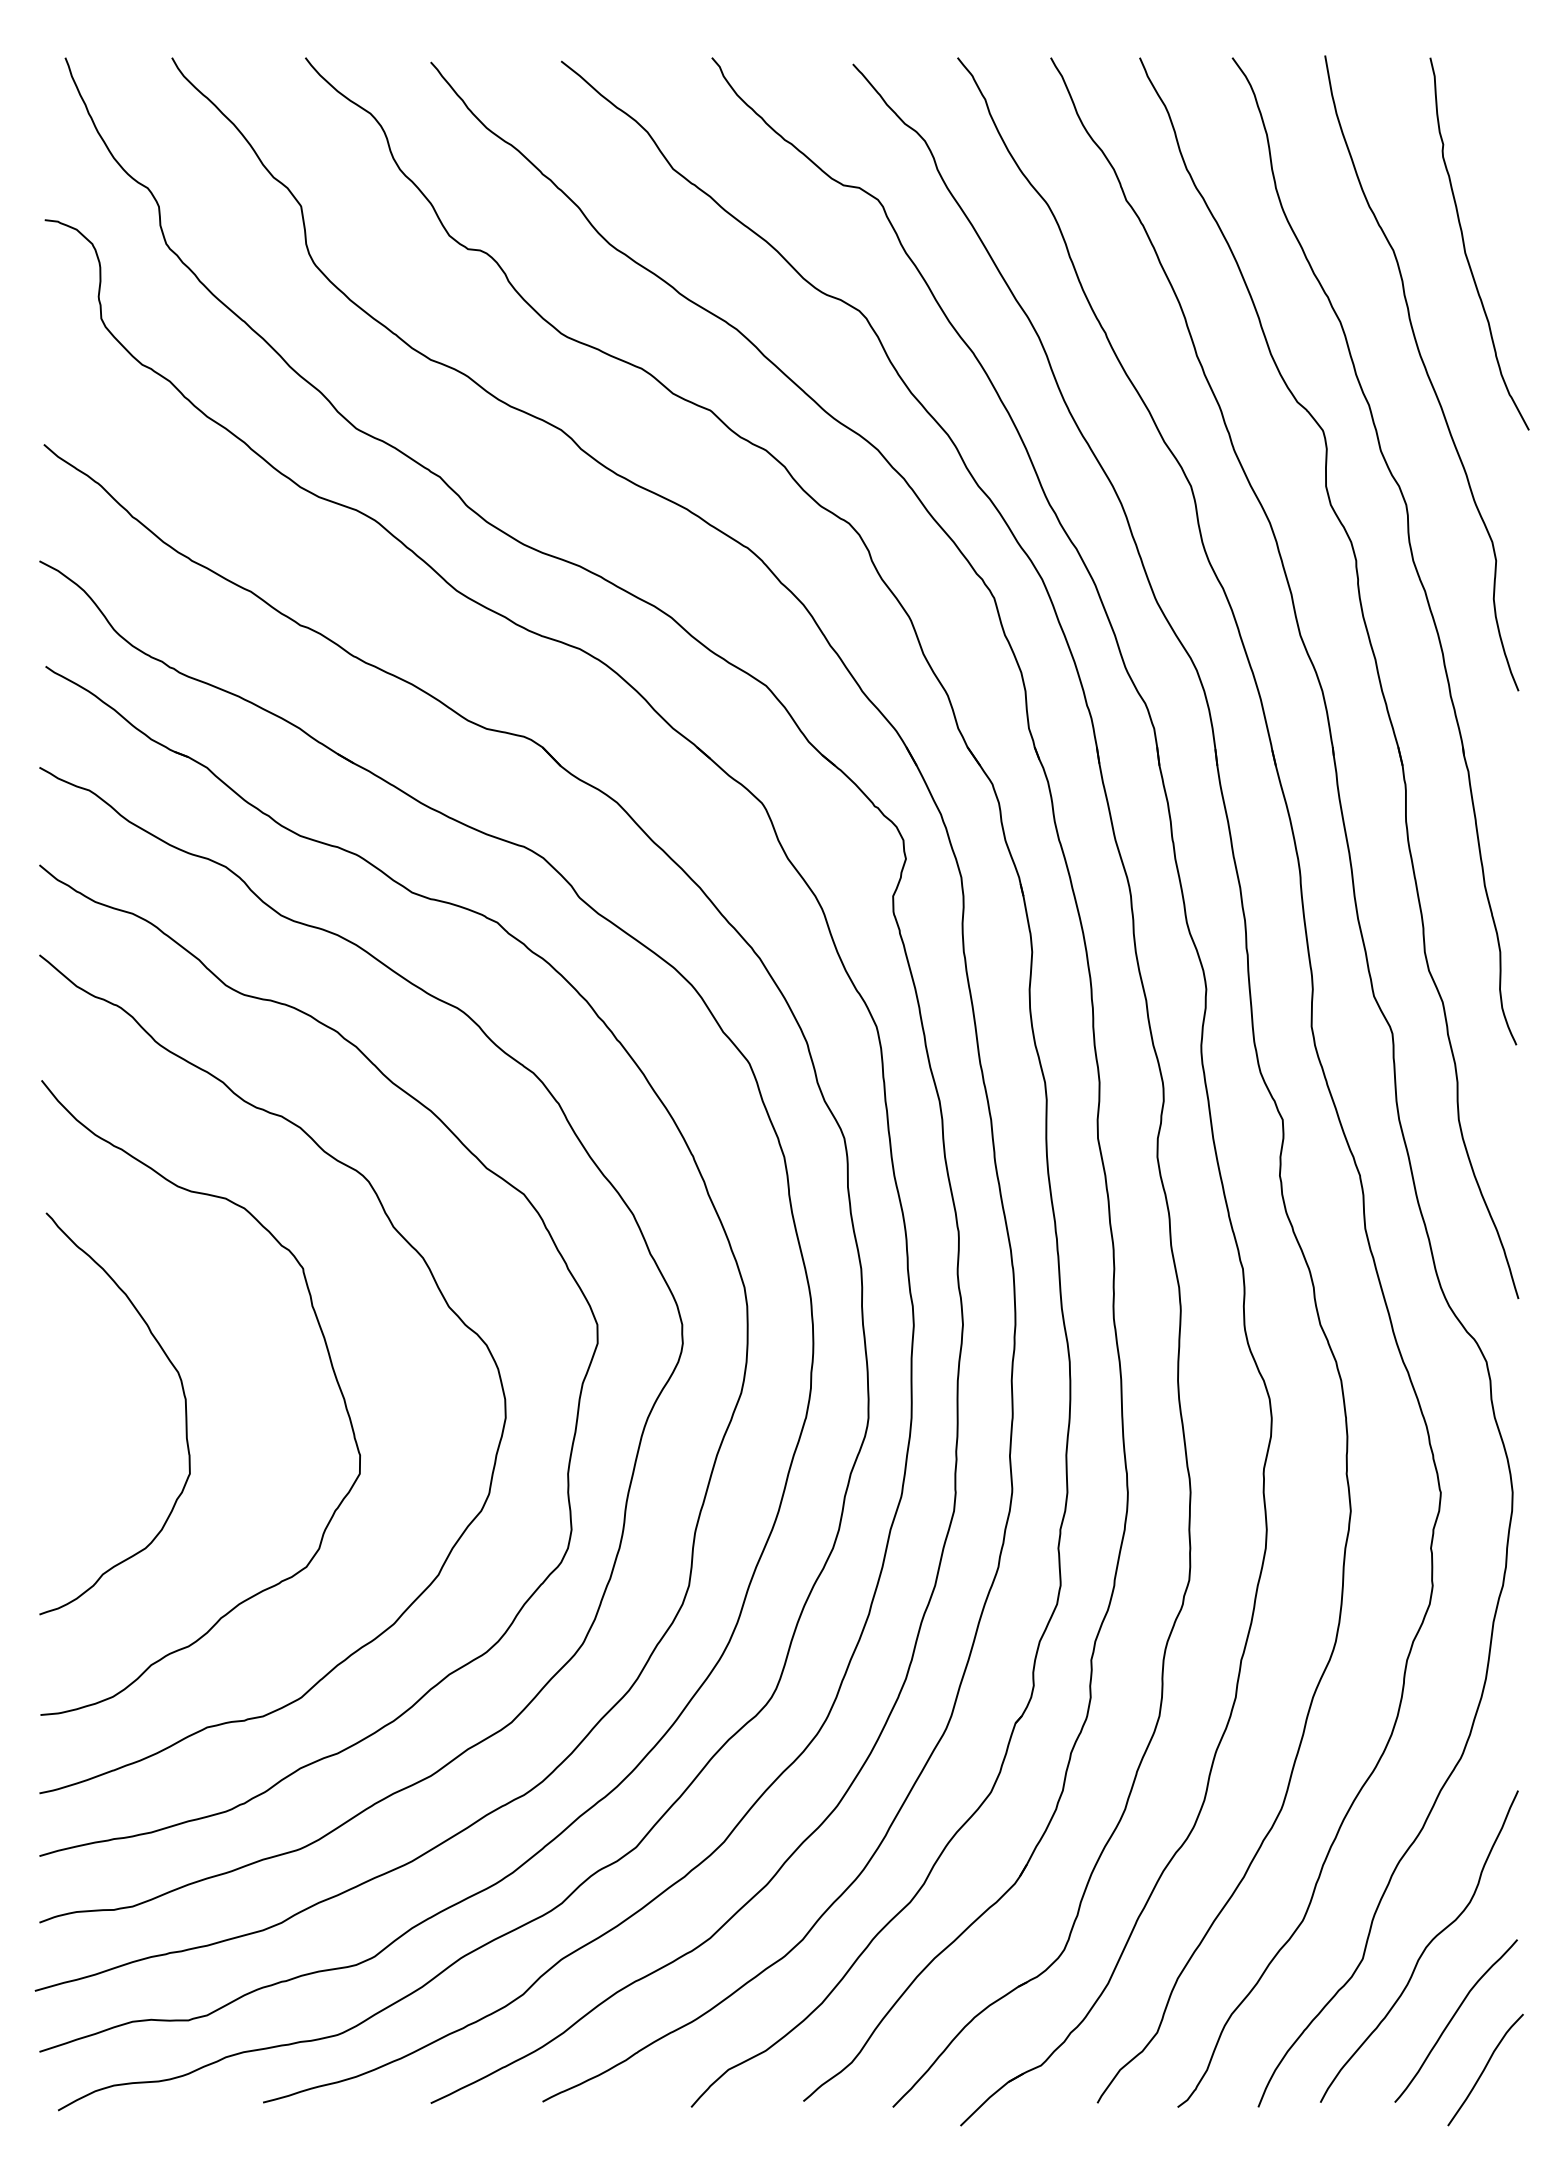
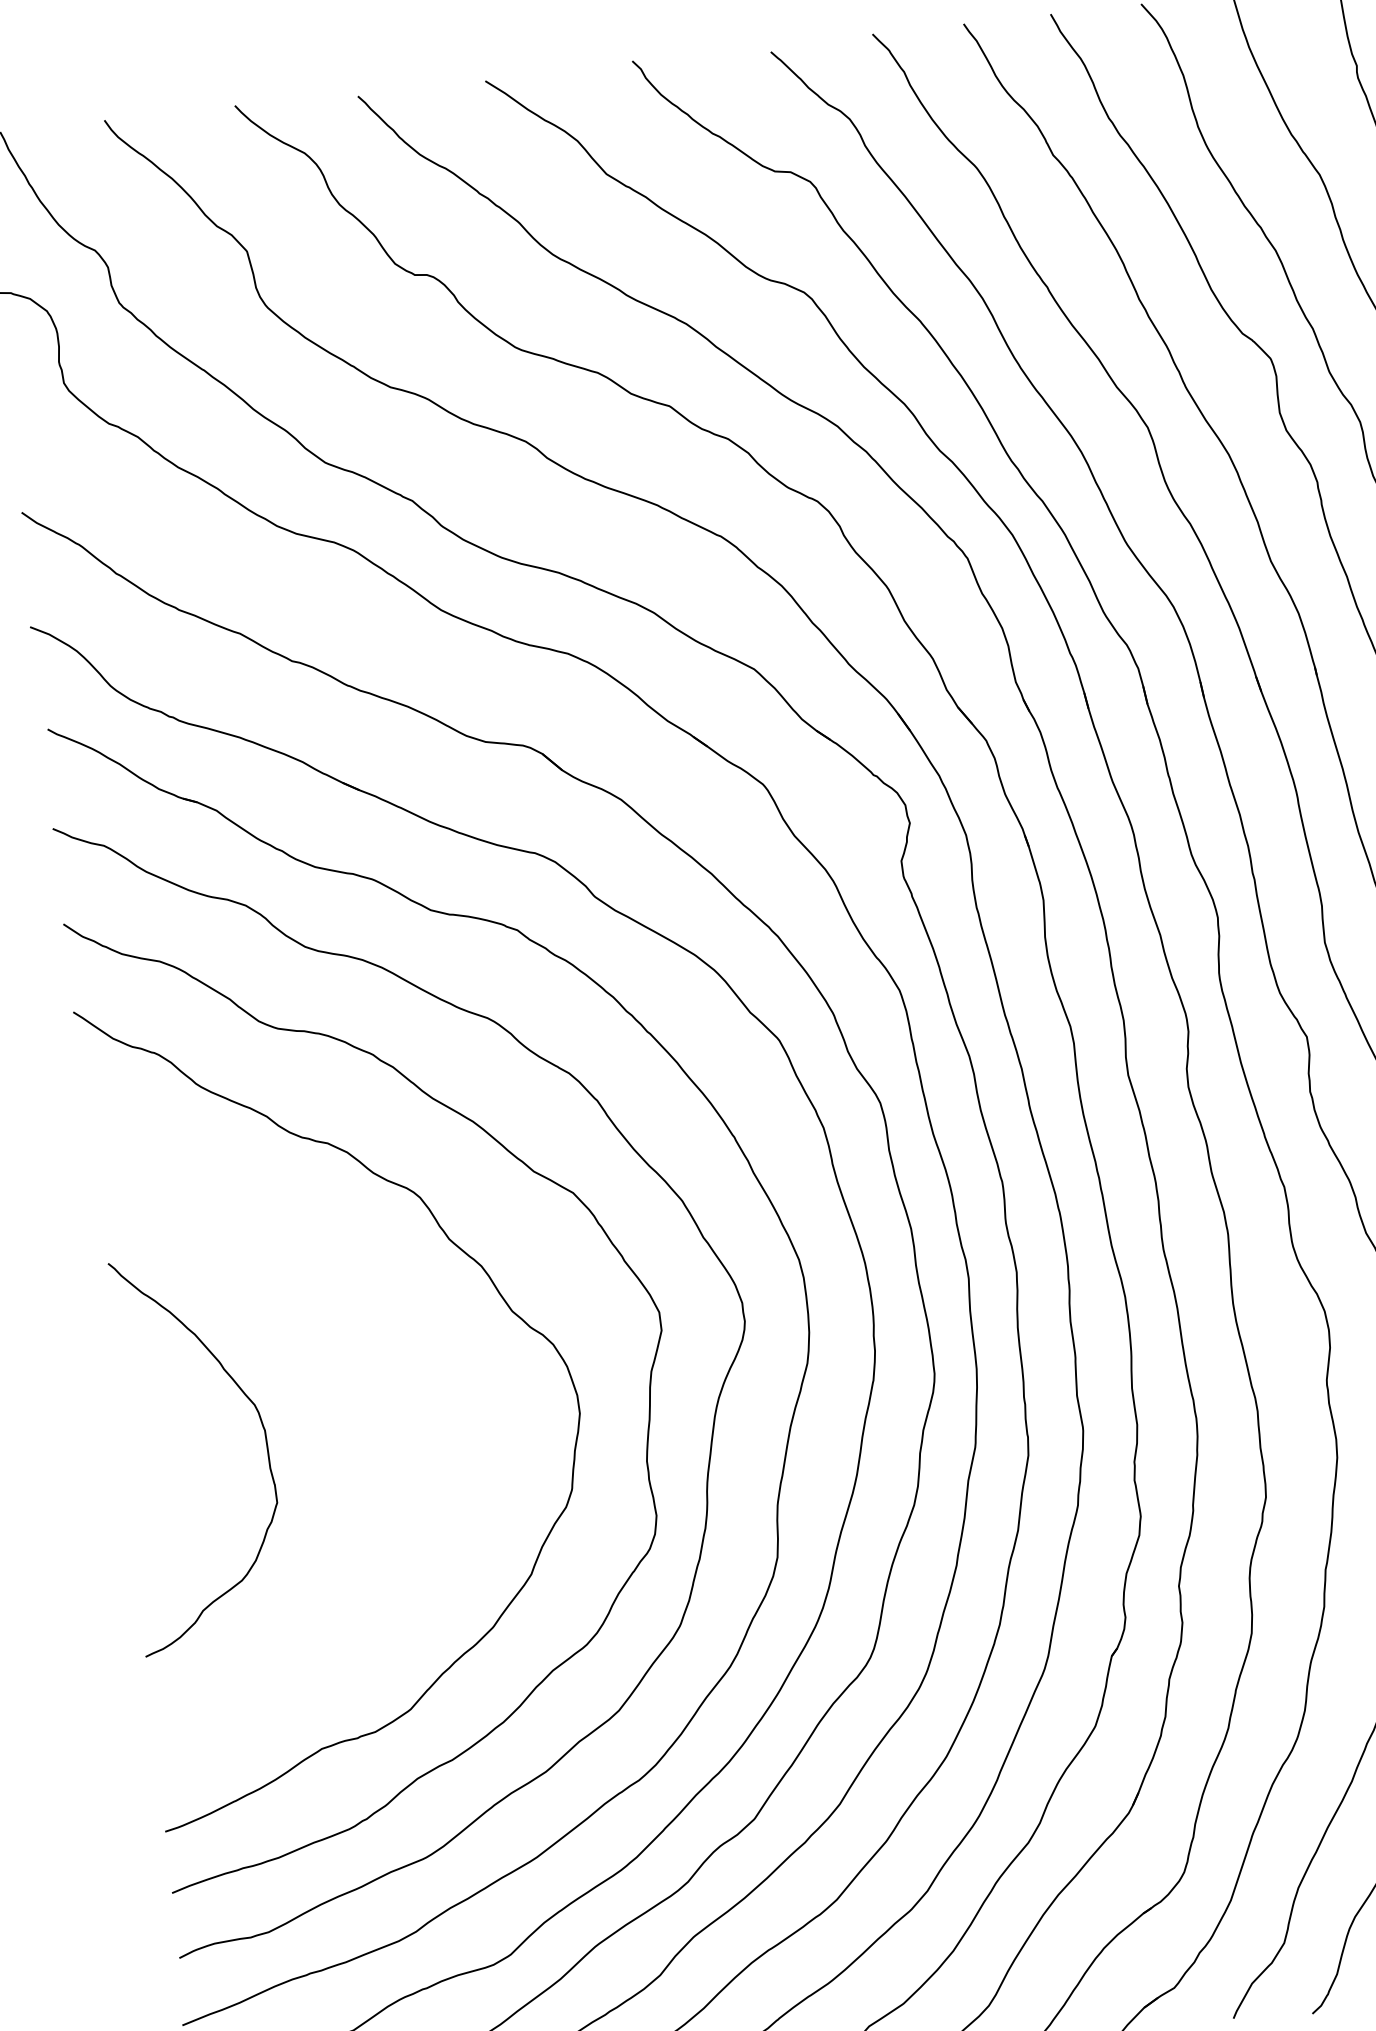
curve: (330, 1364) -> (402, 1380), removed

